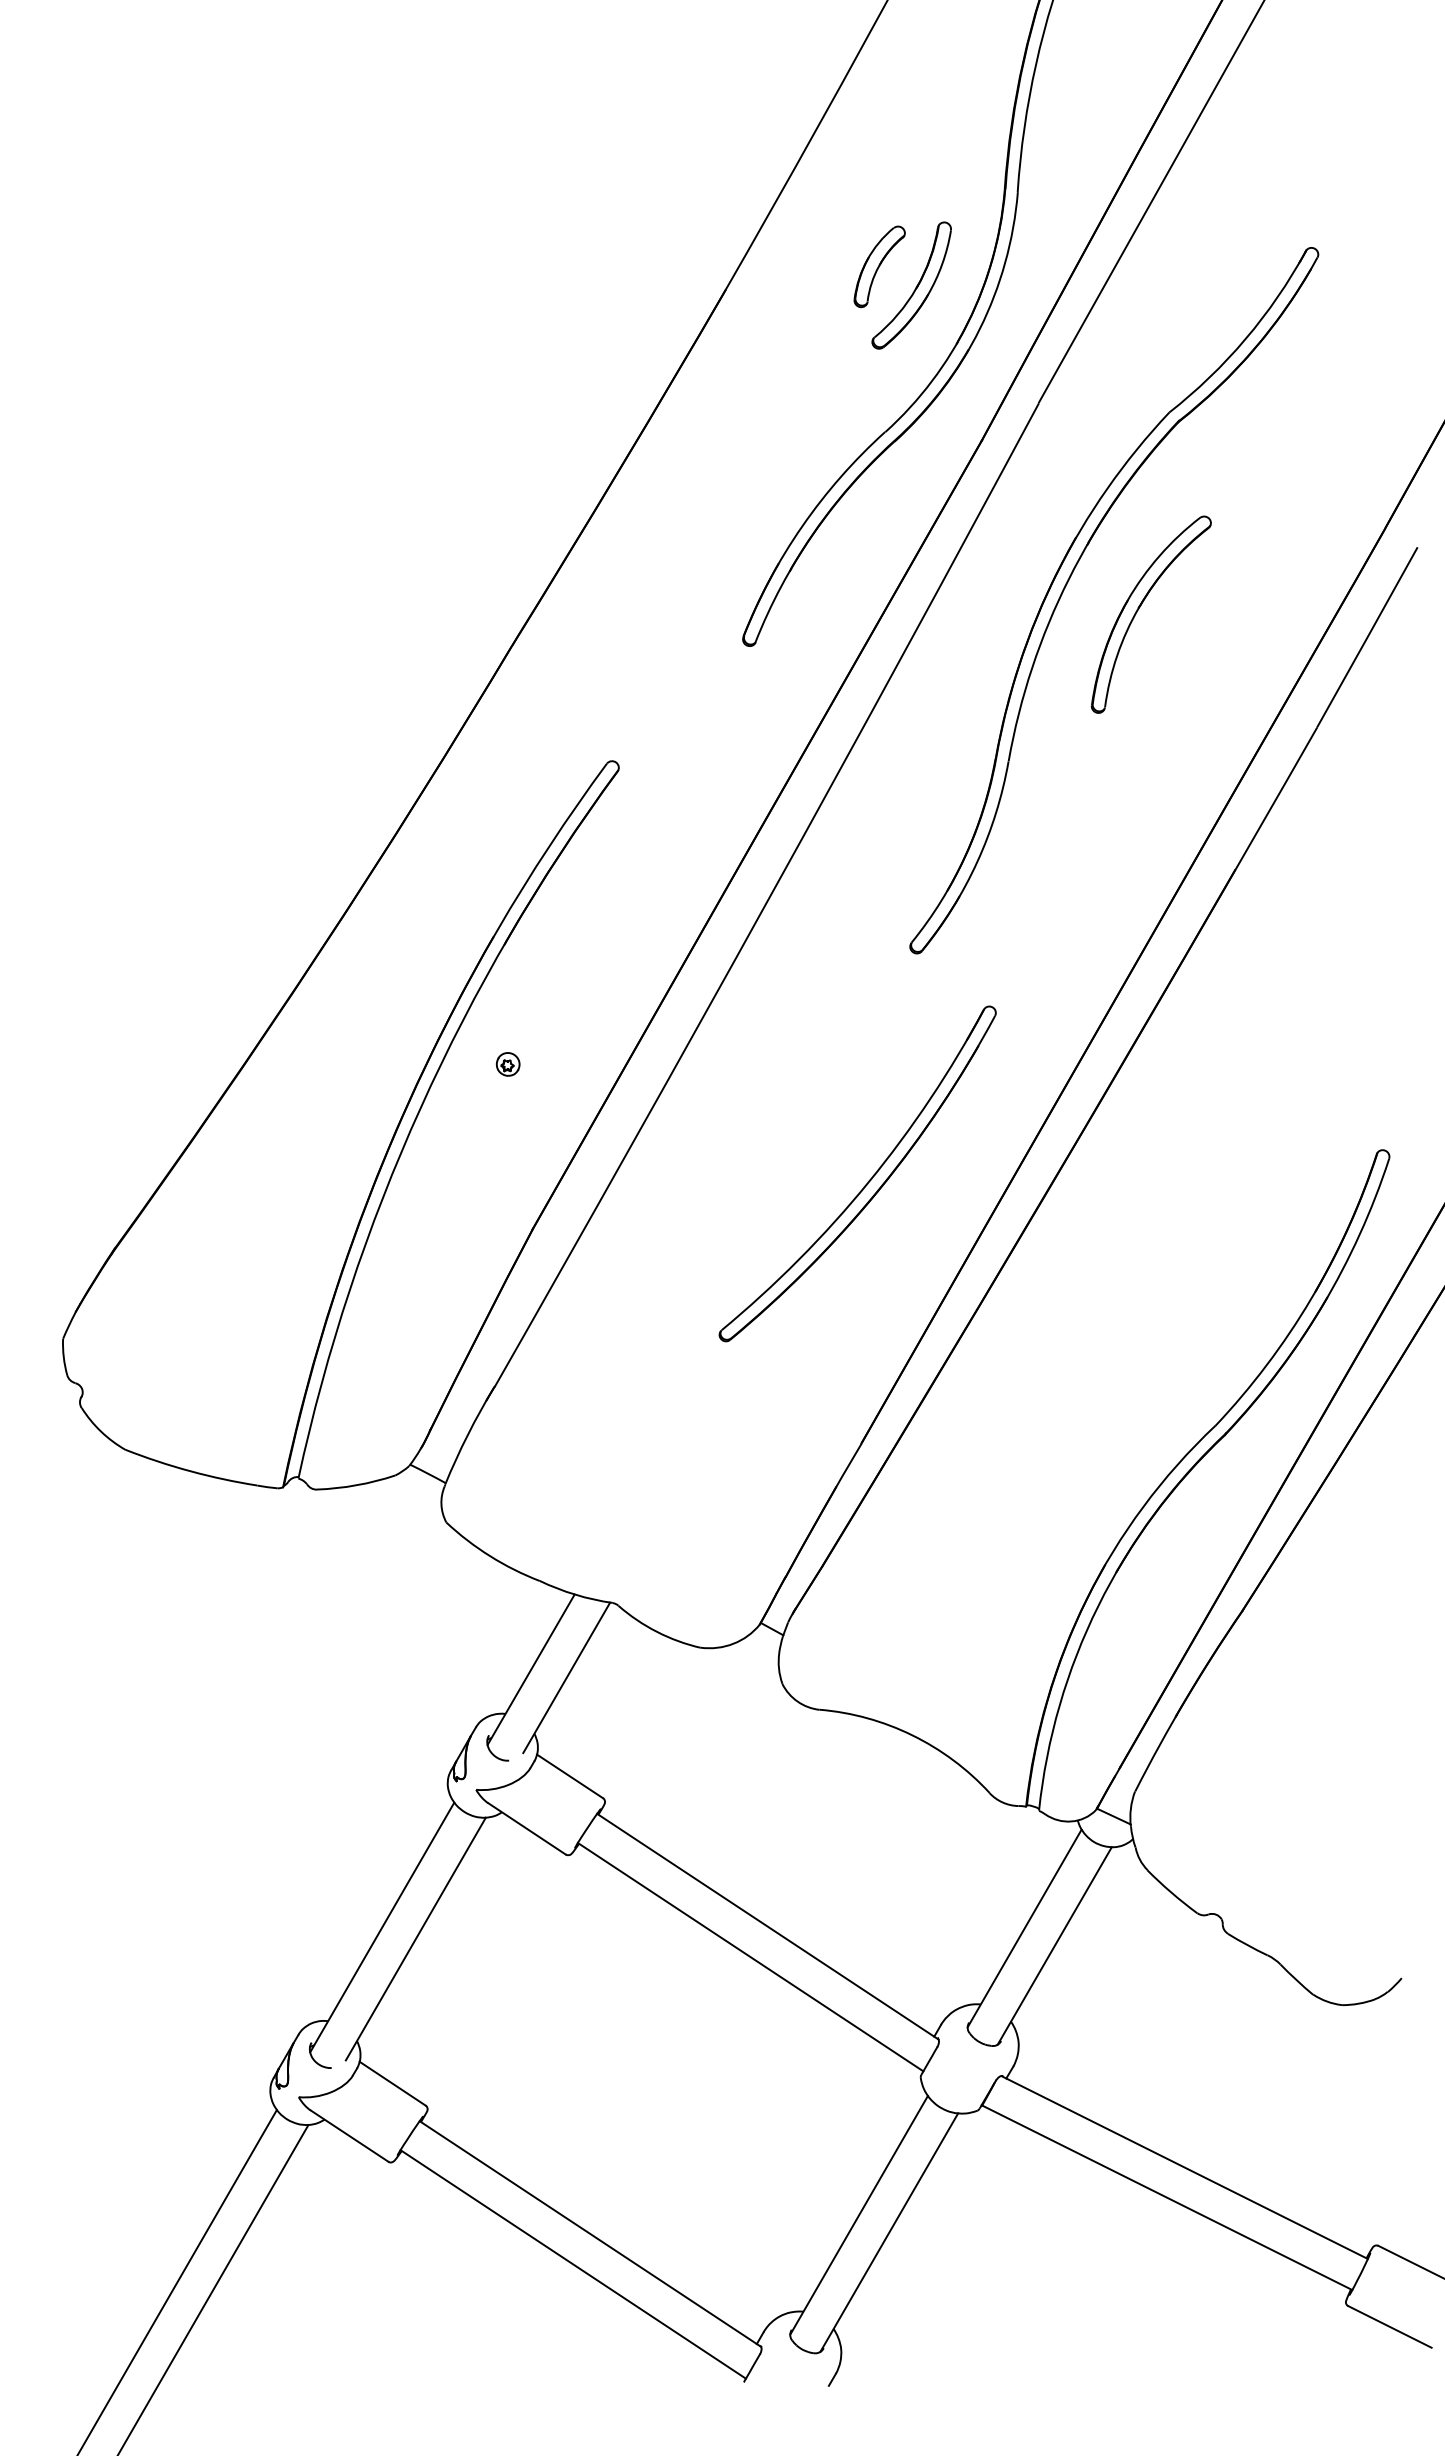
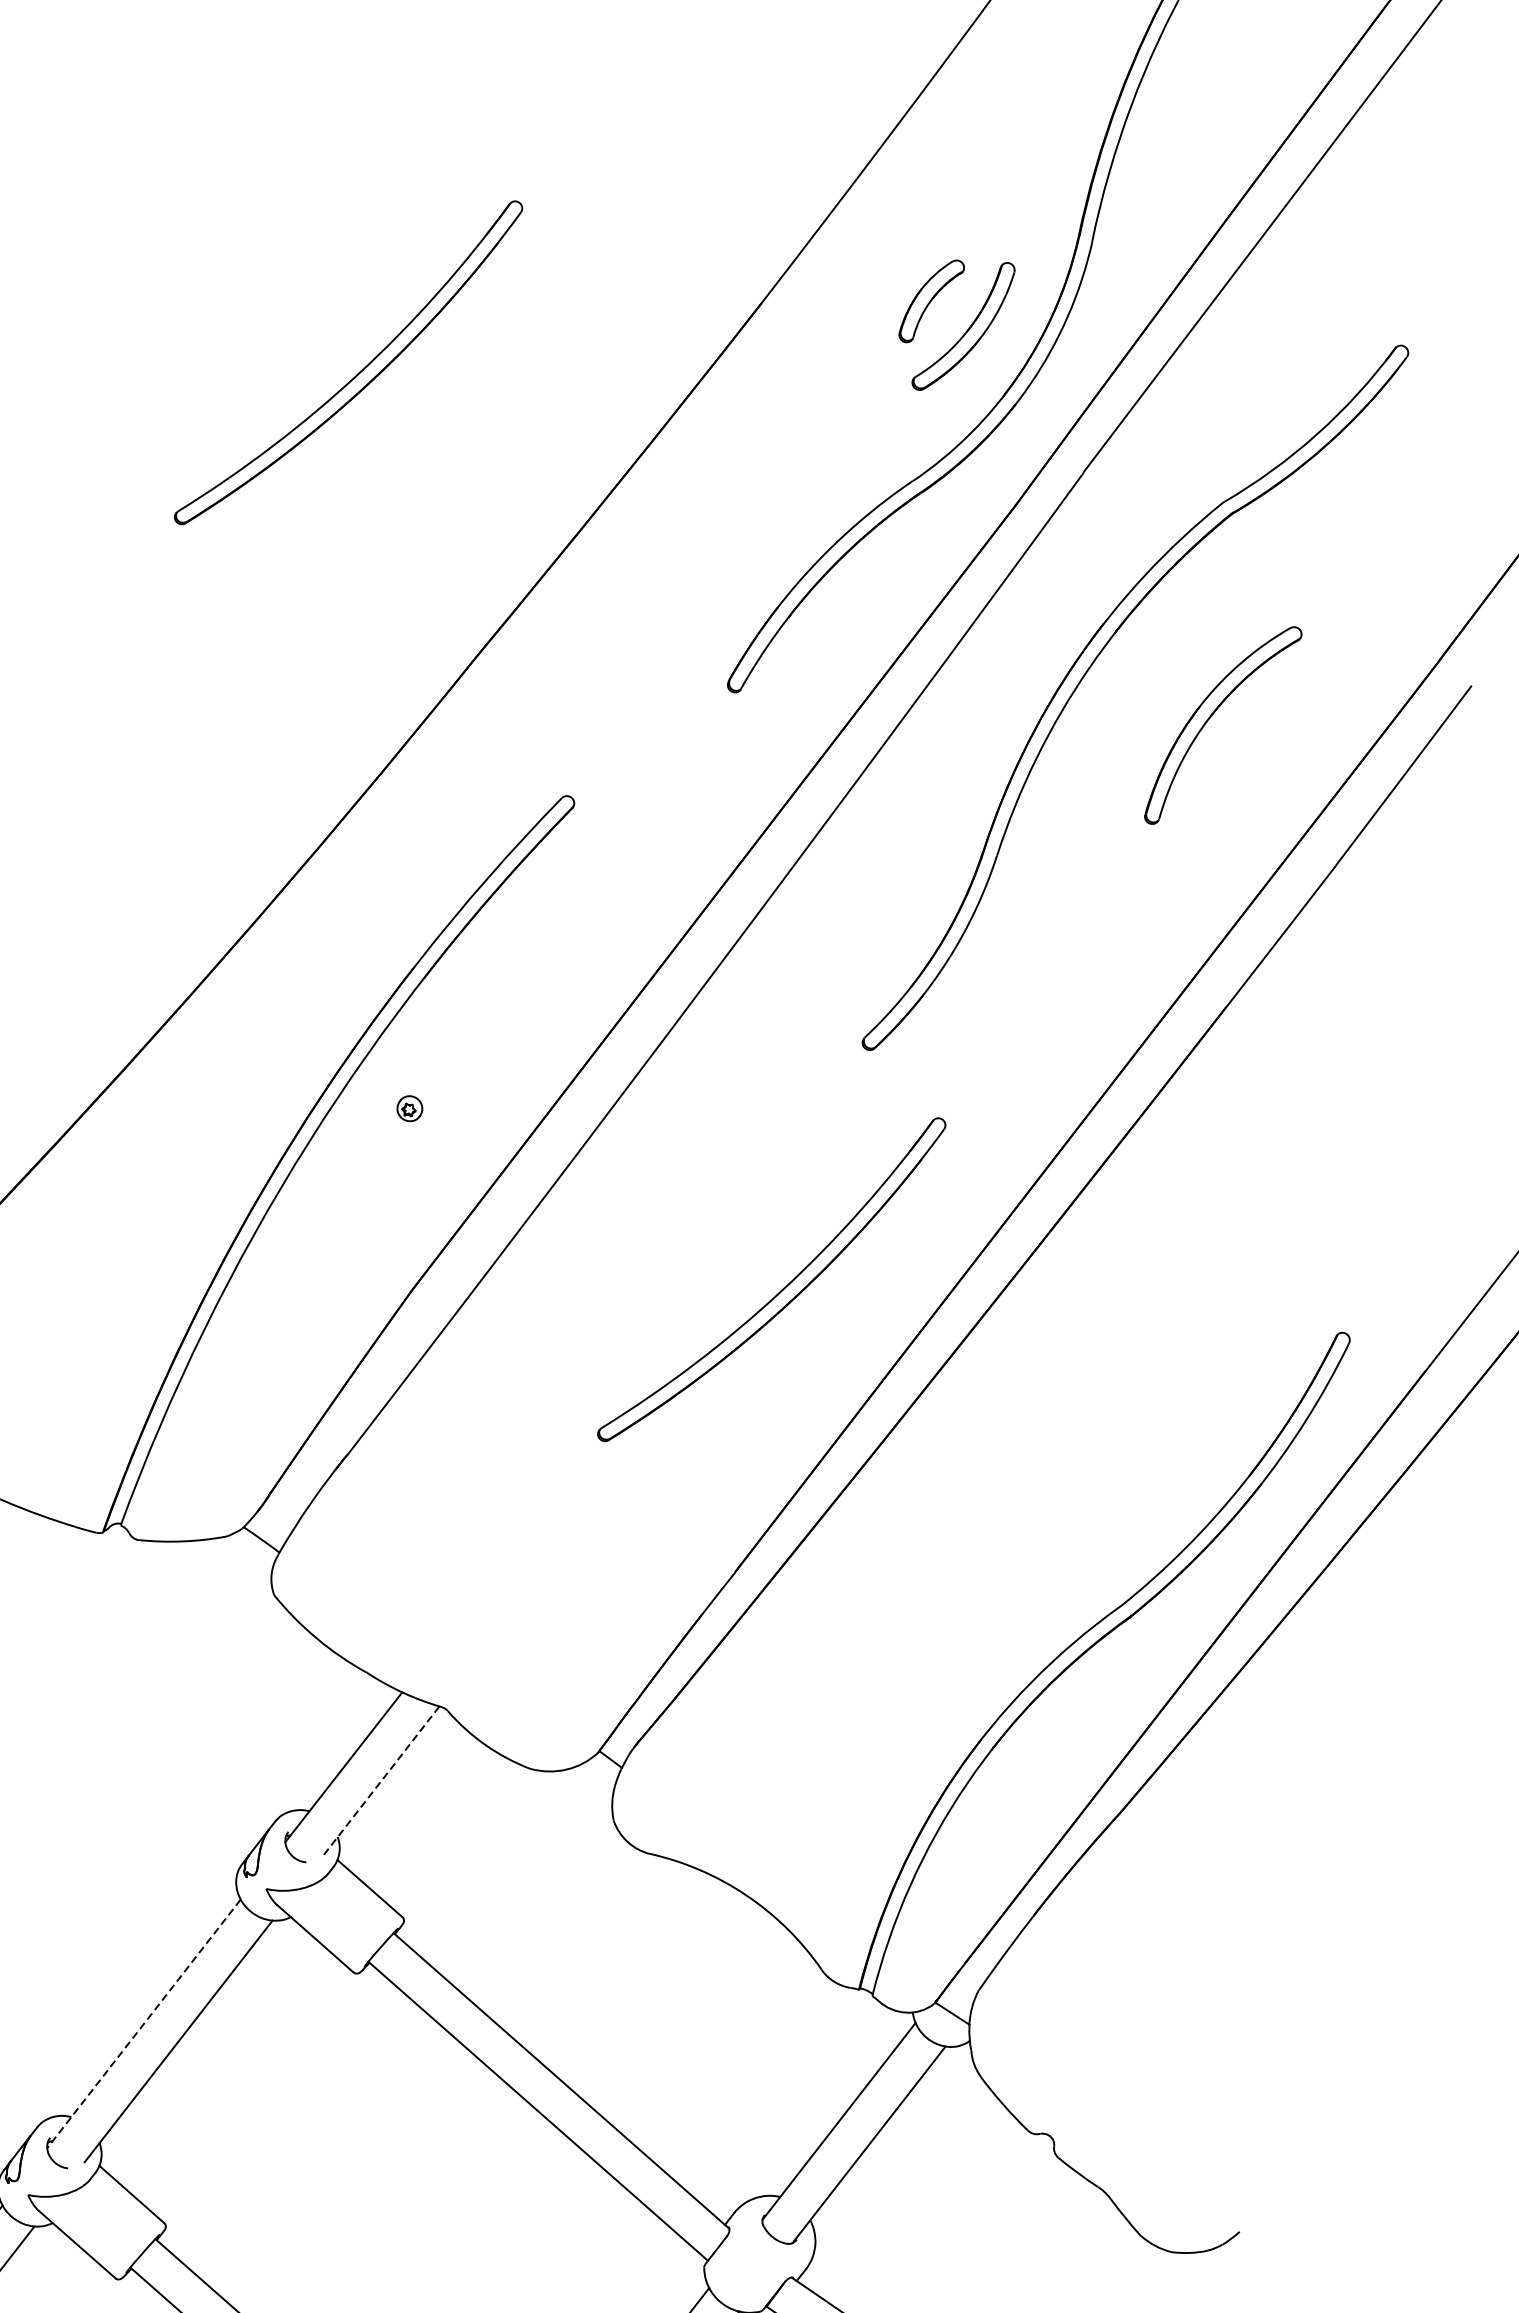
part: (369, 402) -> (359, 371), added
part: (1140, 607) -> (1212, 716), moved
line: (566, 1677) -> (380, 1780), solid -> dashed
line: (381, 1927) -> (143, 2023), solid -> dashed

